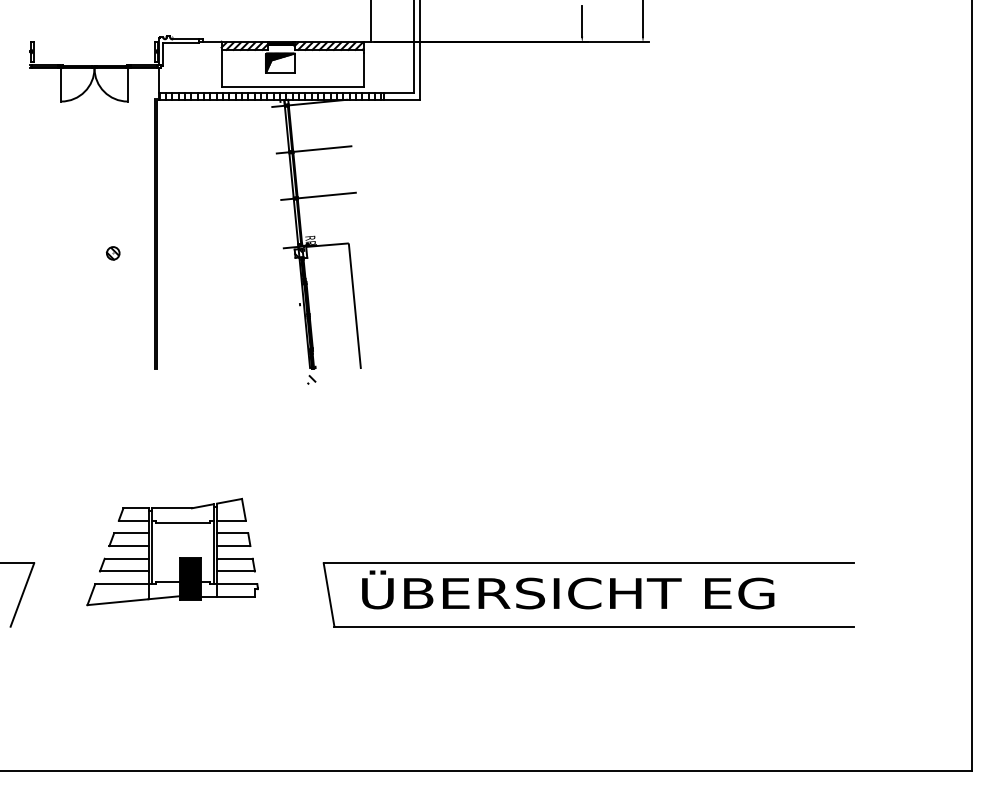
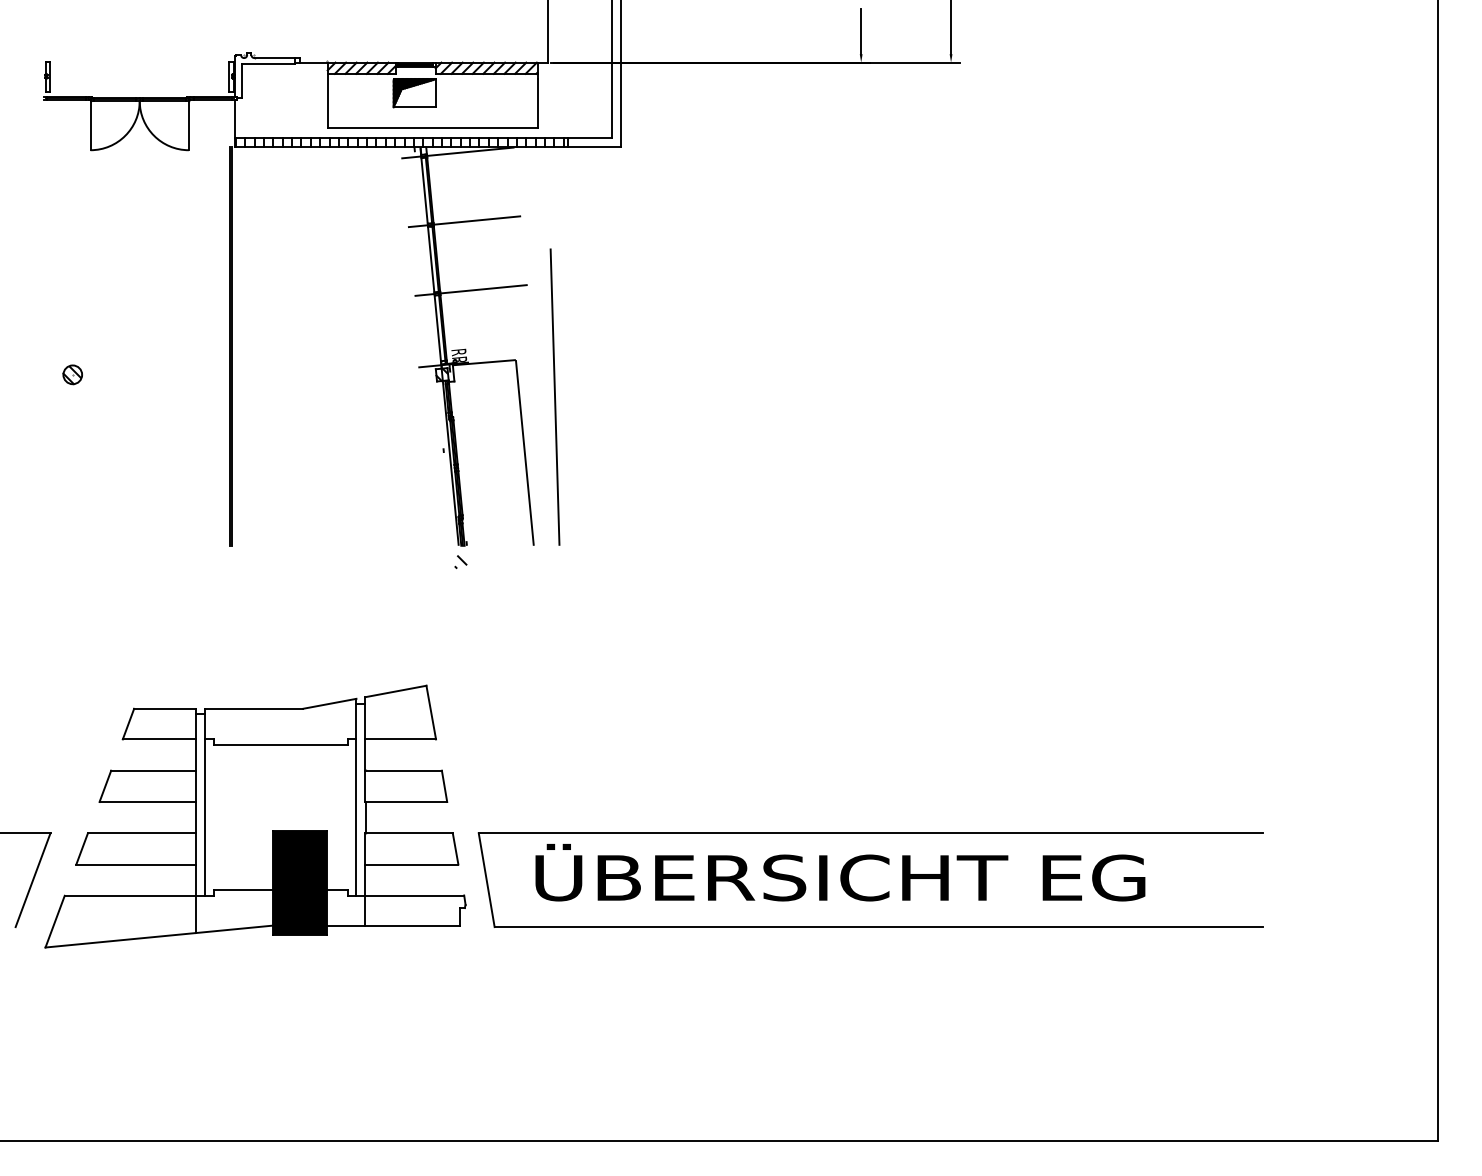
part: (112, 253) -> (71, 374), moved
line: (375, 268) -> (555, 397), added
part: (172, 551) -> (255, 815), size x1.67

